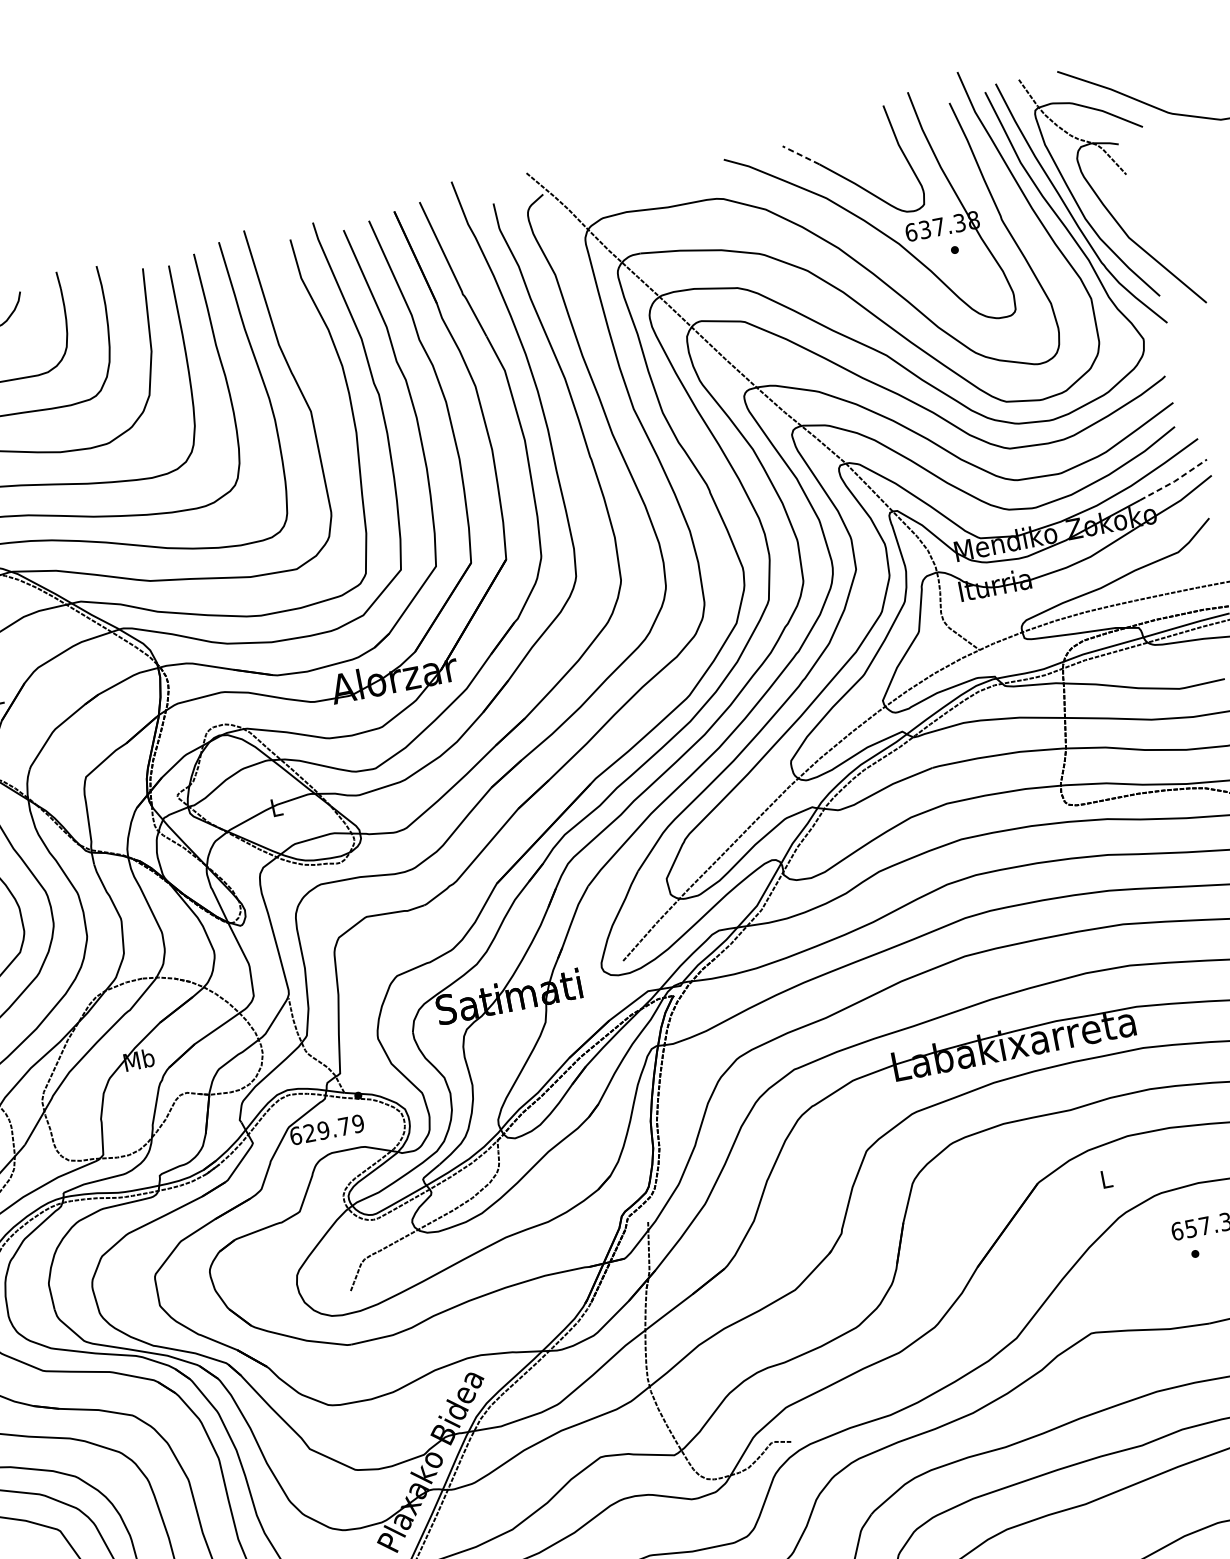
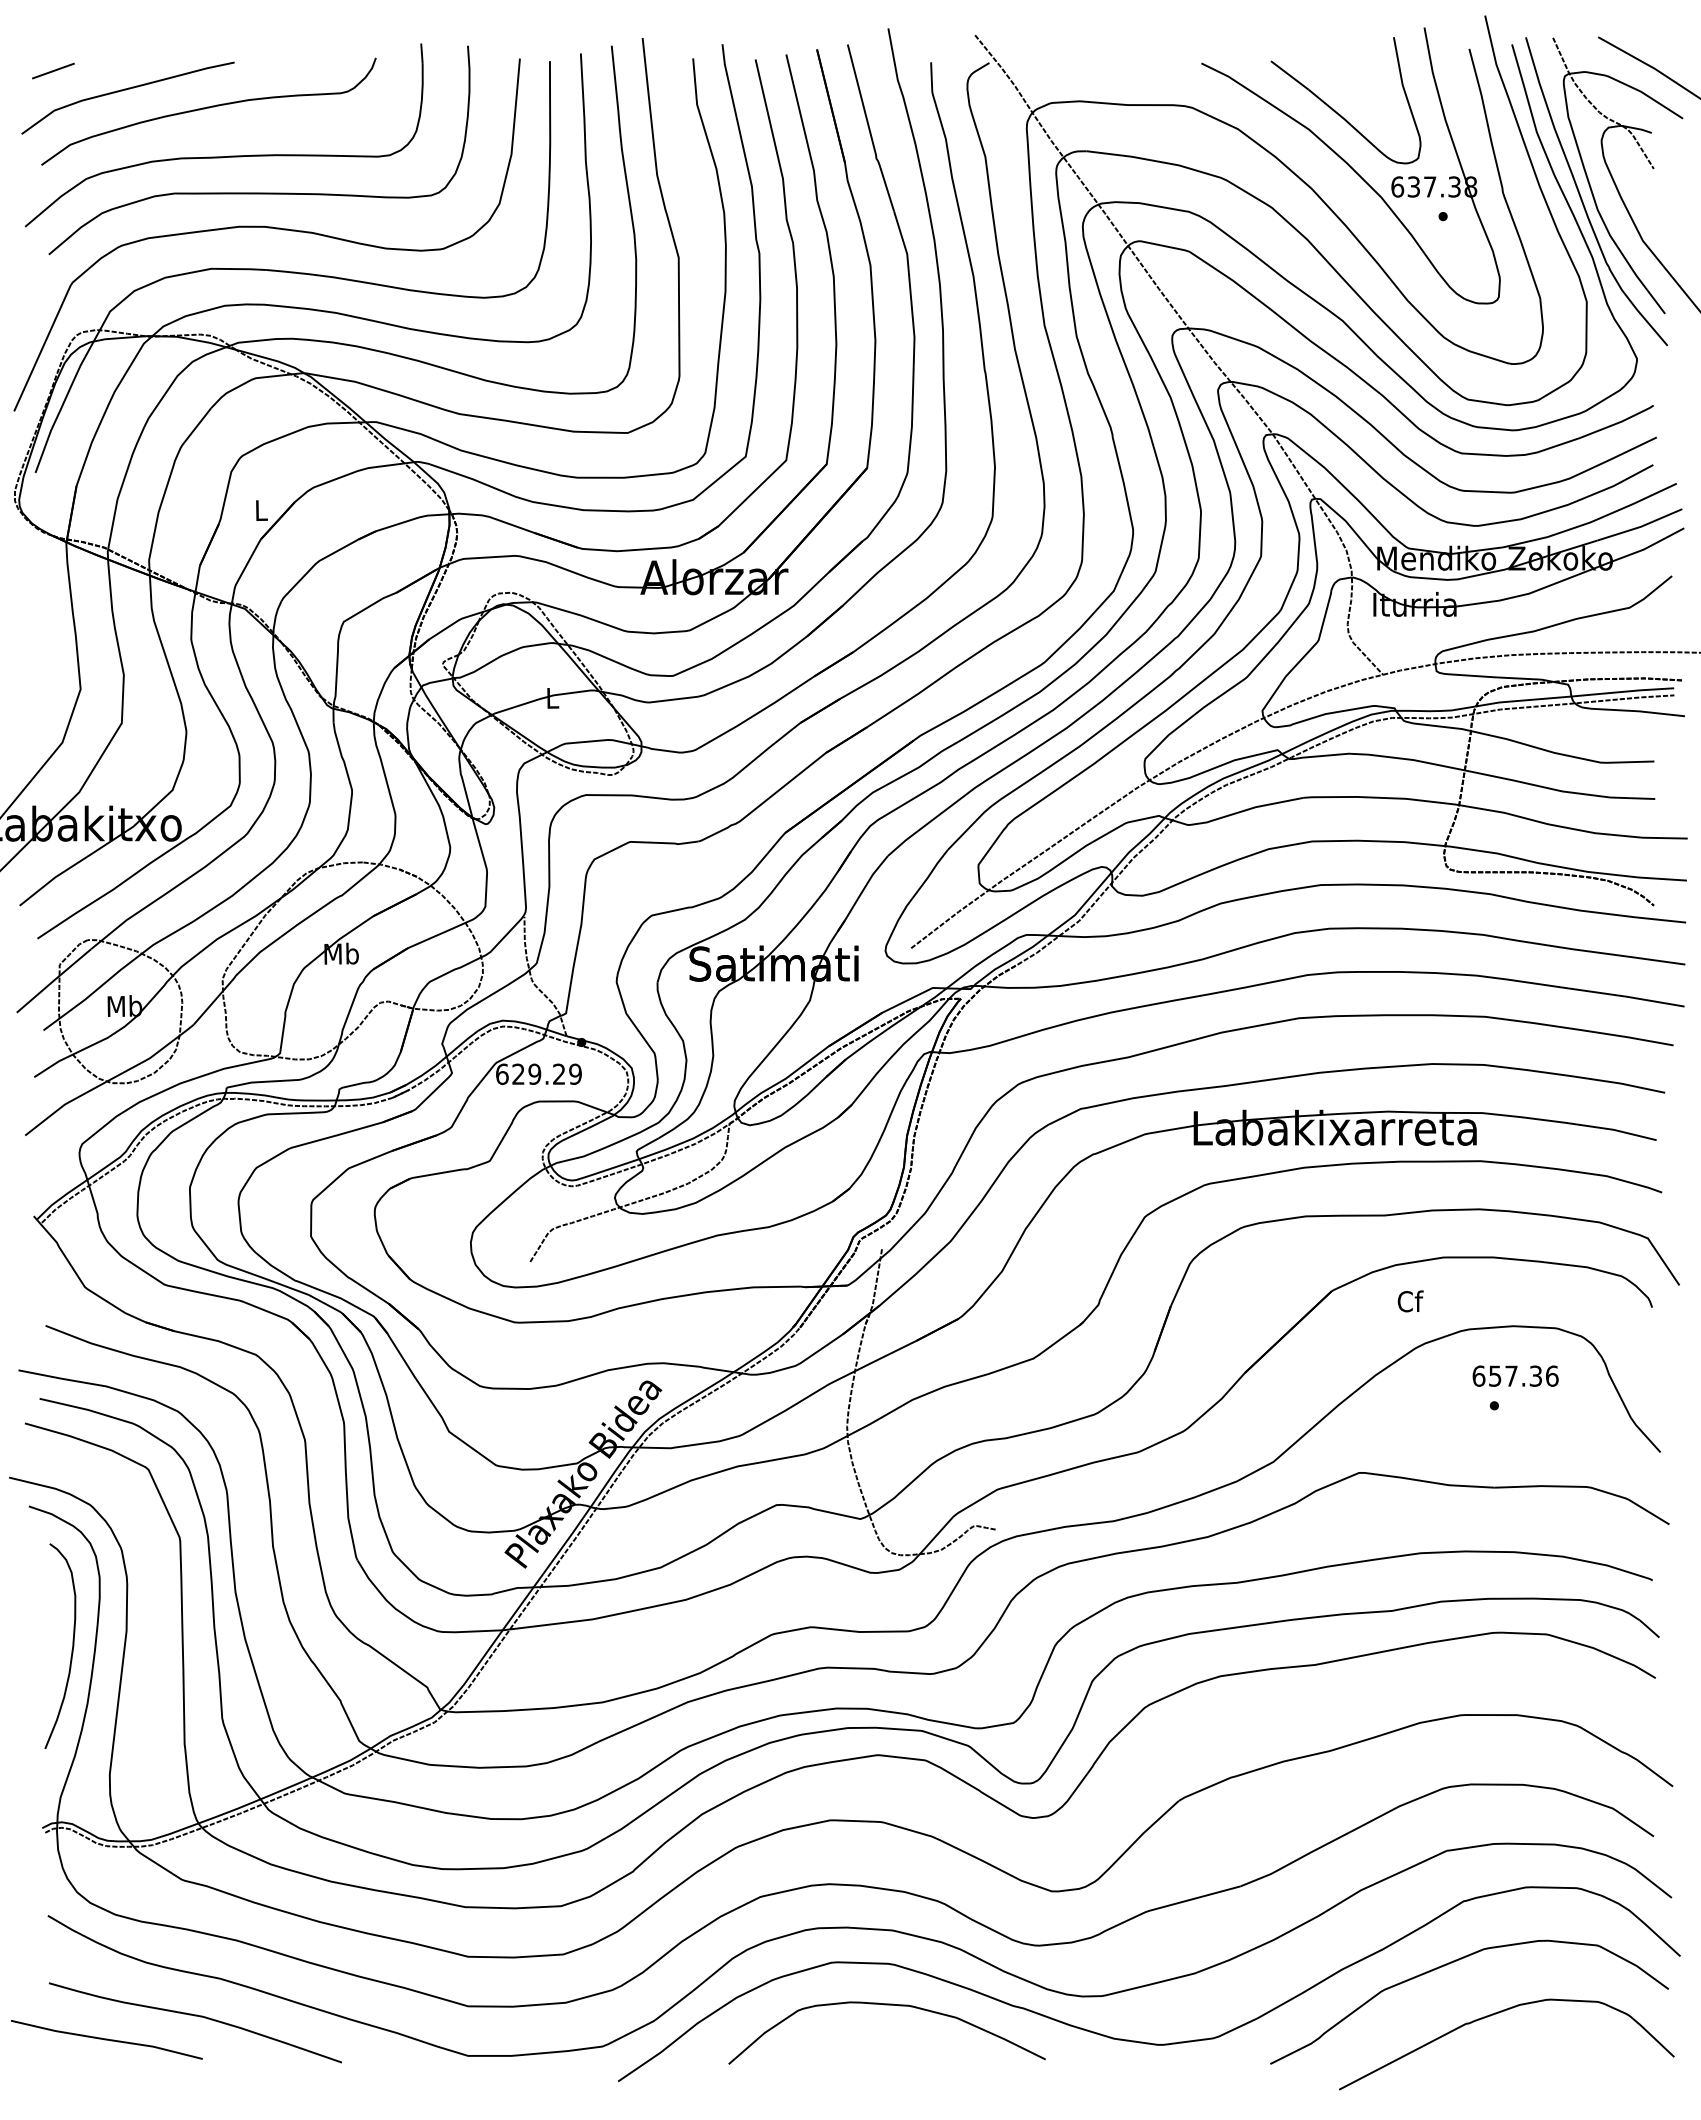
line: (800, 155) -> (1289, 75), dashed -> solid
line: (1175, 481) -> (1641, 526), dashed -> solid
text: (344, 1125) -> (559, 1073), 629.79 -> 629.29
text: (1106, 1179) -> (1410, 1301), L -> Cf

